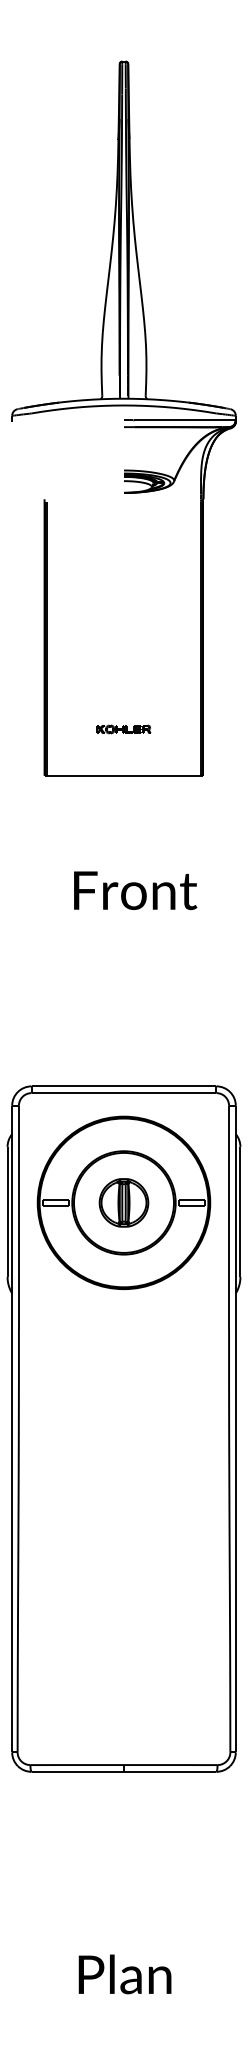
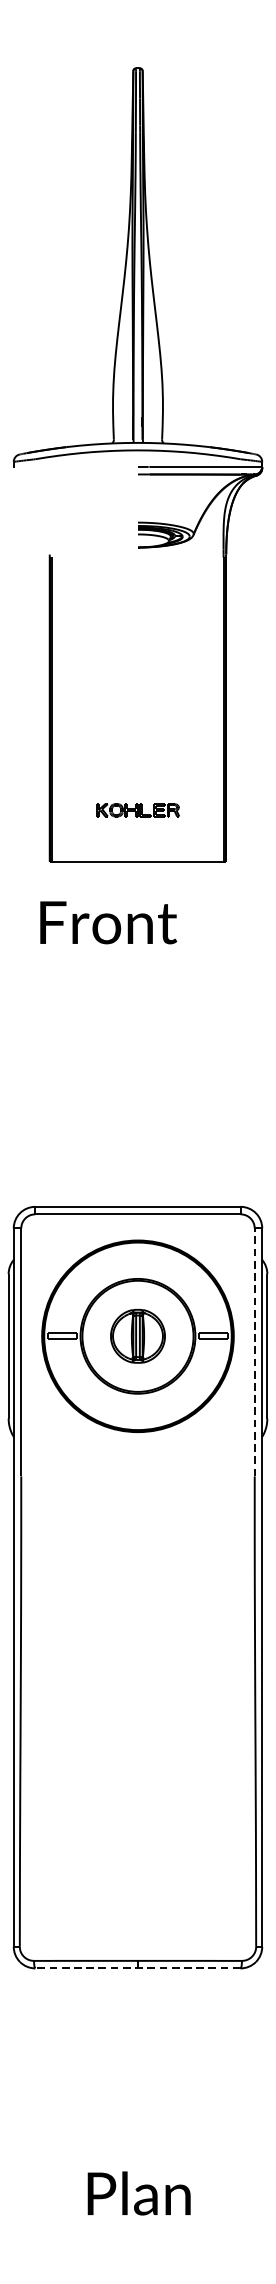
part: (123, 729) -> (137, 810), size x1.4
text: (135, 890) -> (108, 922), moved
line: (229, 1217) -> (255, 1352), solid -> dashed
line: (123, 1771) -> (137, 1968), solid -> dashed

